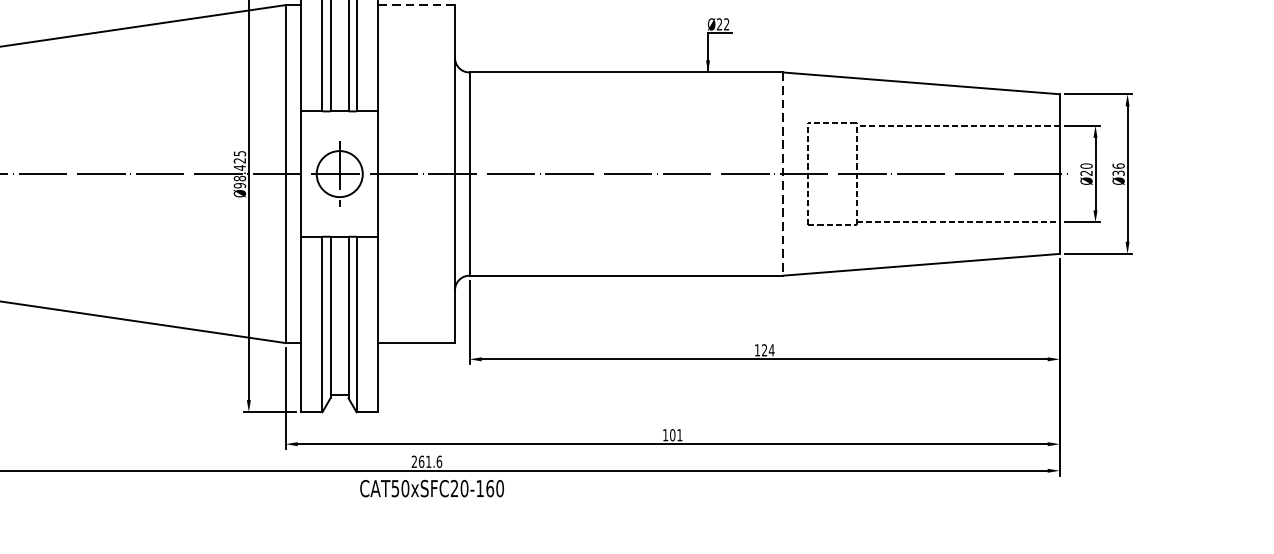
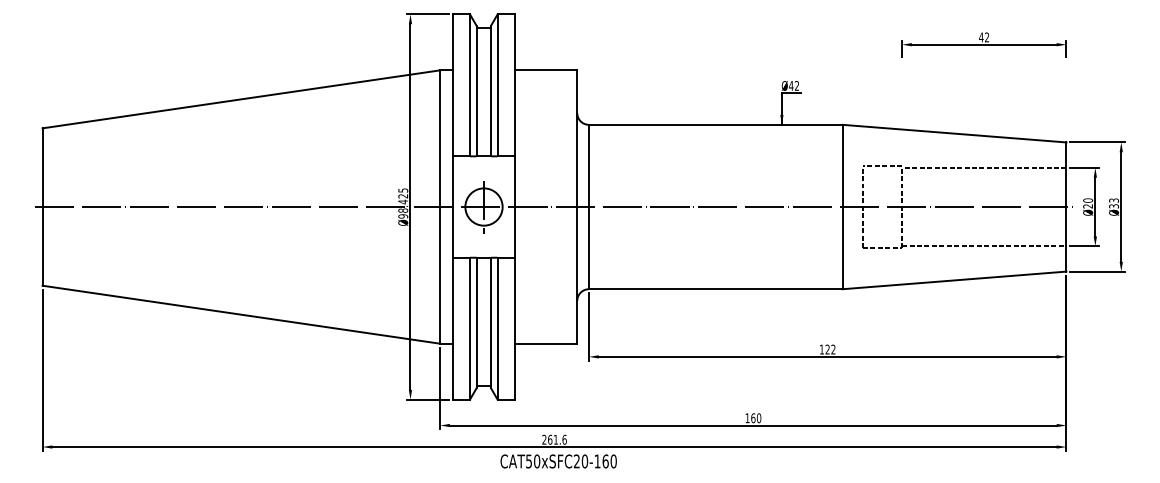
line: (415, 5) -> (545, 70), dashed -> solid
text: (718, 23) -> (790, 85), Ø22 -> Ø42
text: (1117, 166) -> (1113, 200), Ø36 -> Ø33
line: (782, 174) -> (842, 207), dashed -> solid
text: (771, 350) -> (833, 349), 124 -> 122
text: (676, 435) -> (756, 418), 101 -> 160

